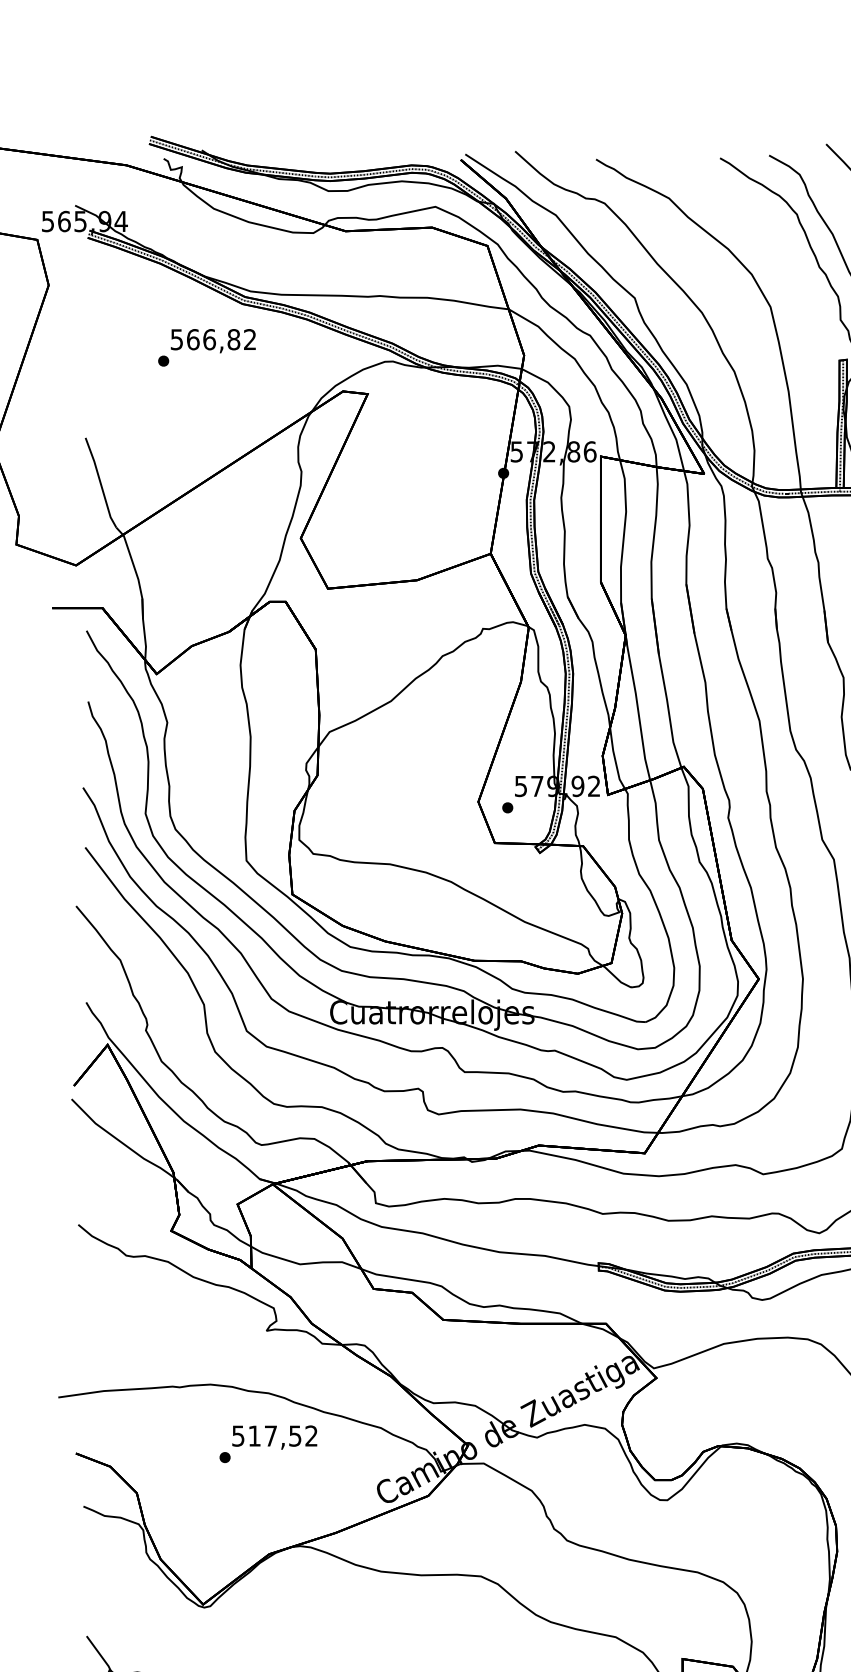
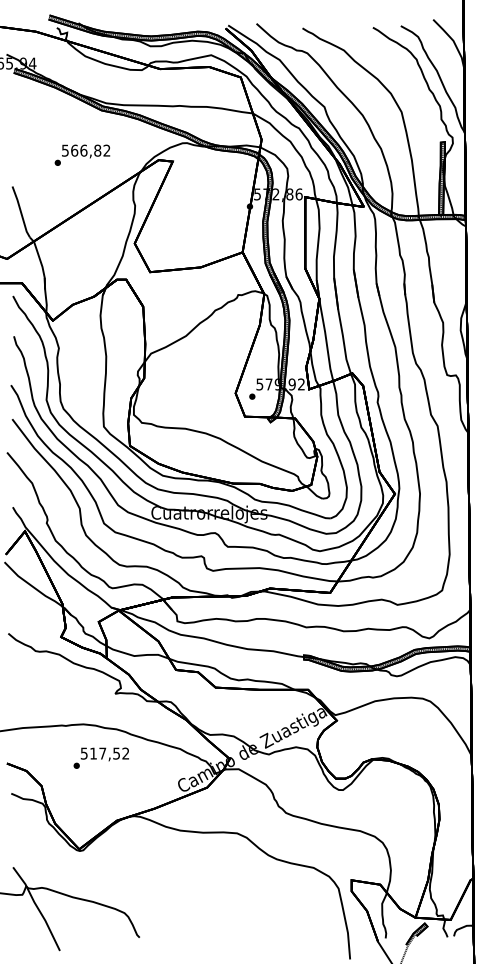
text: (207, 346) -> (82, 154), moved
text: (266, 1442) -> (100, 757), moved

